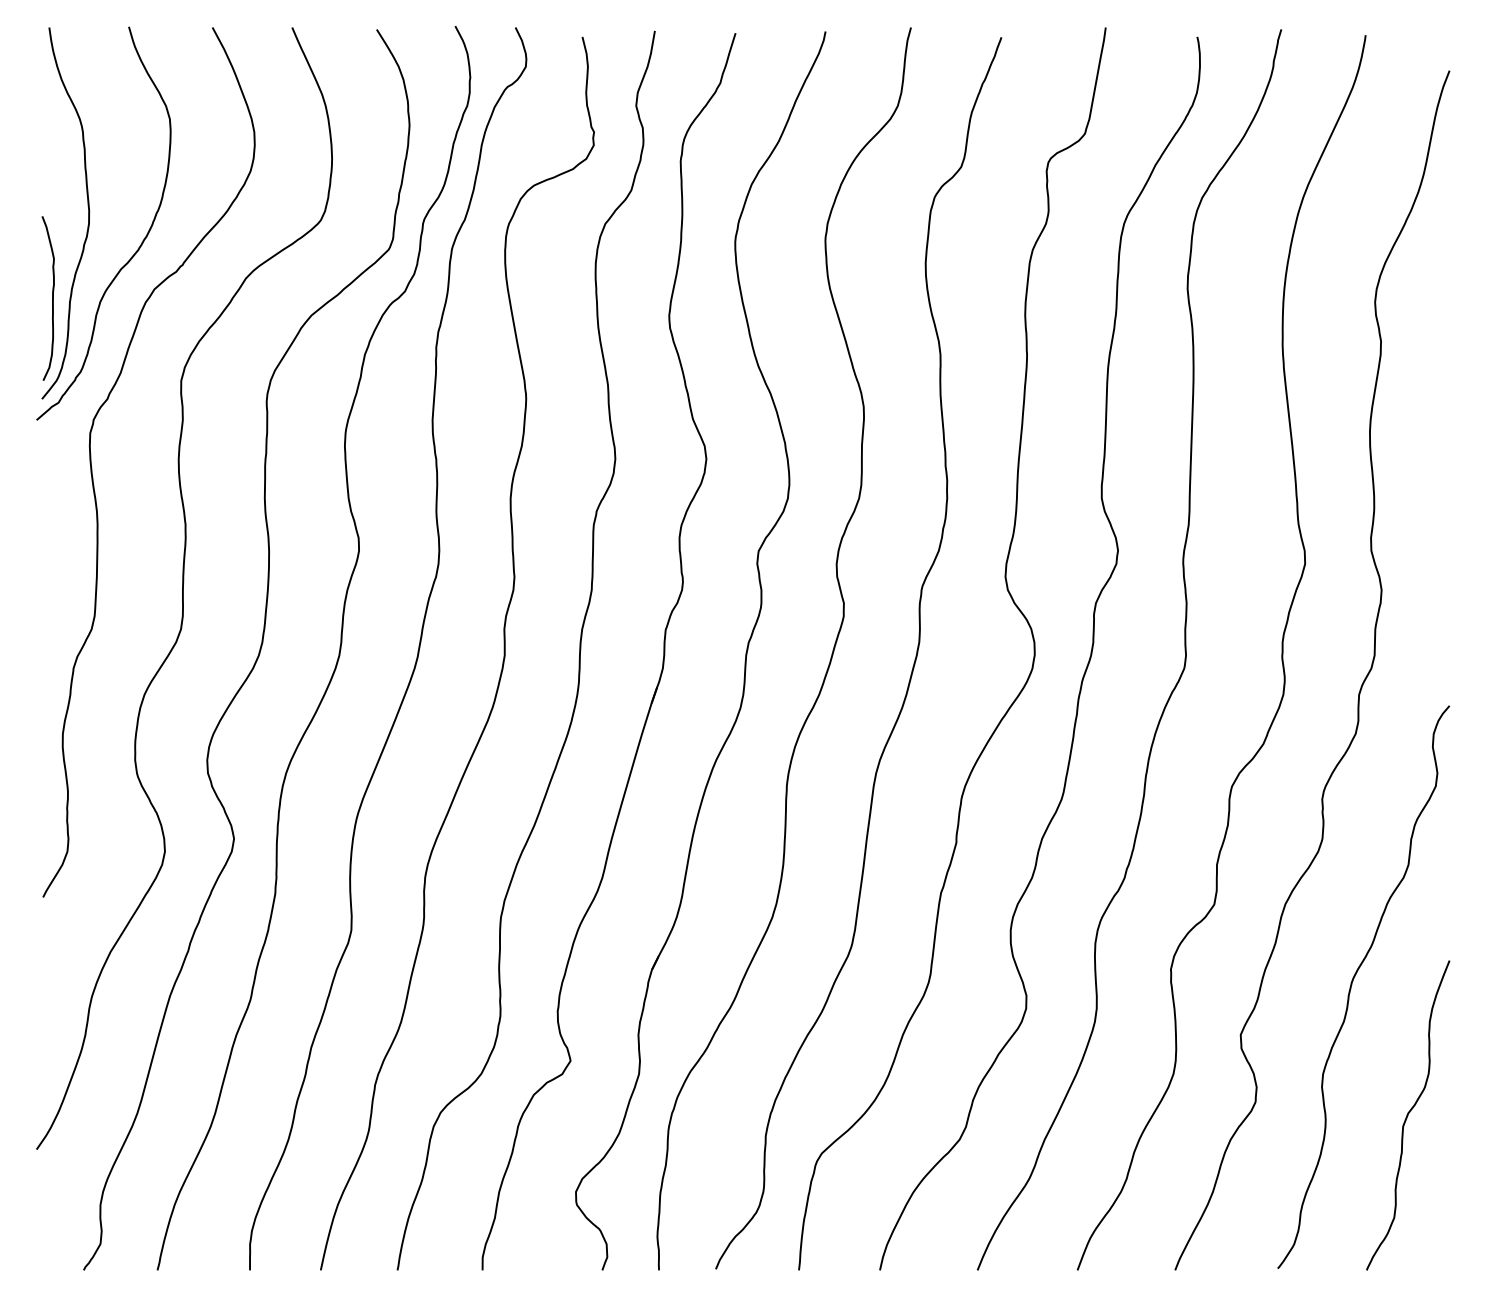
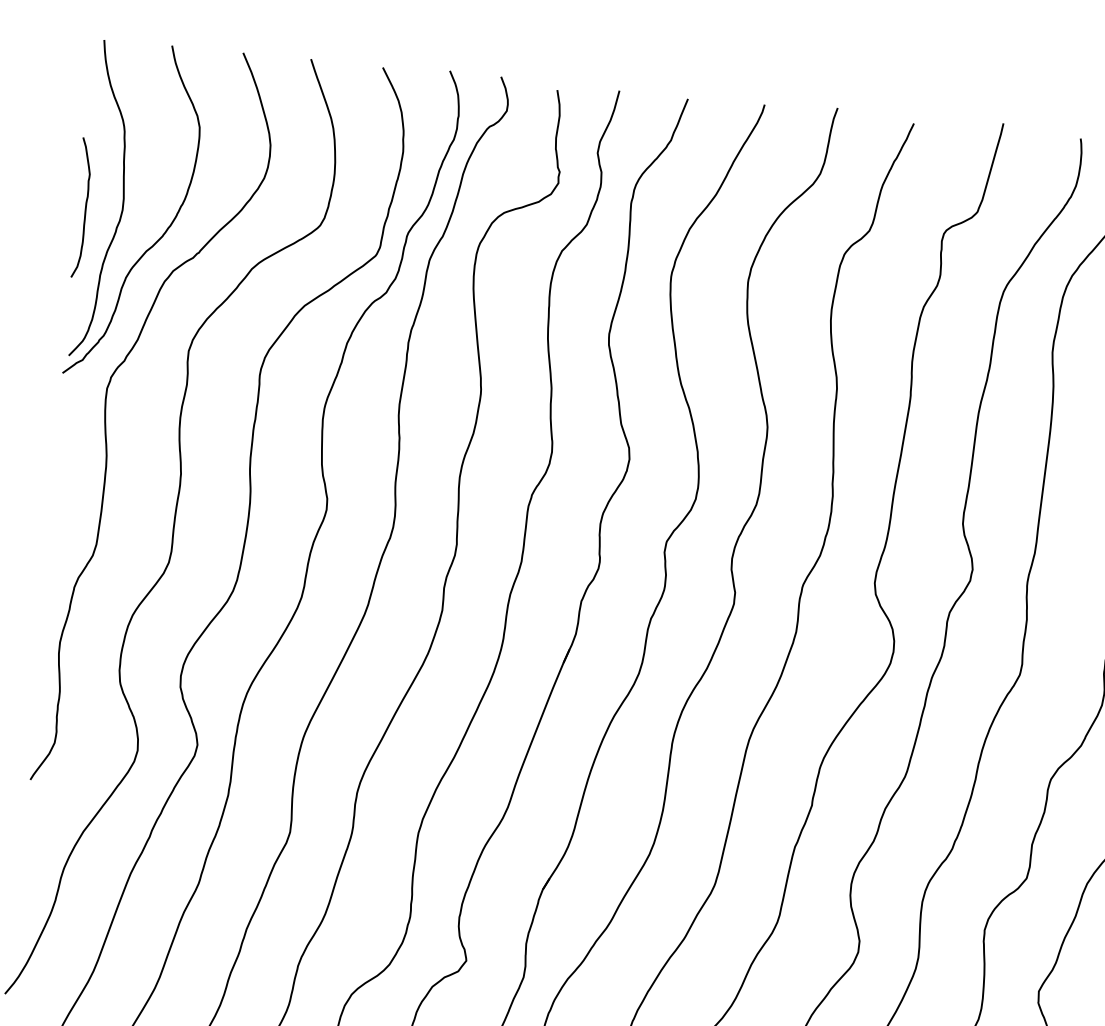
curve: (52, 298) -> (85, 208), moved

